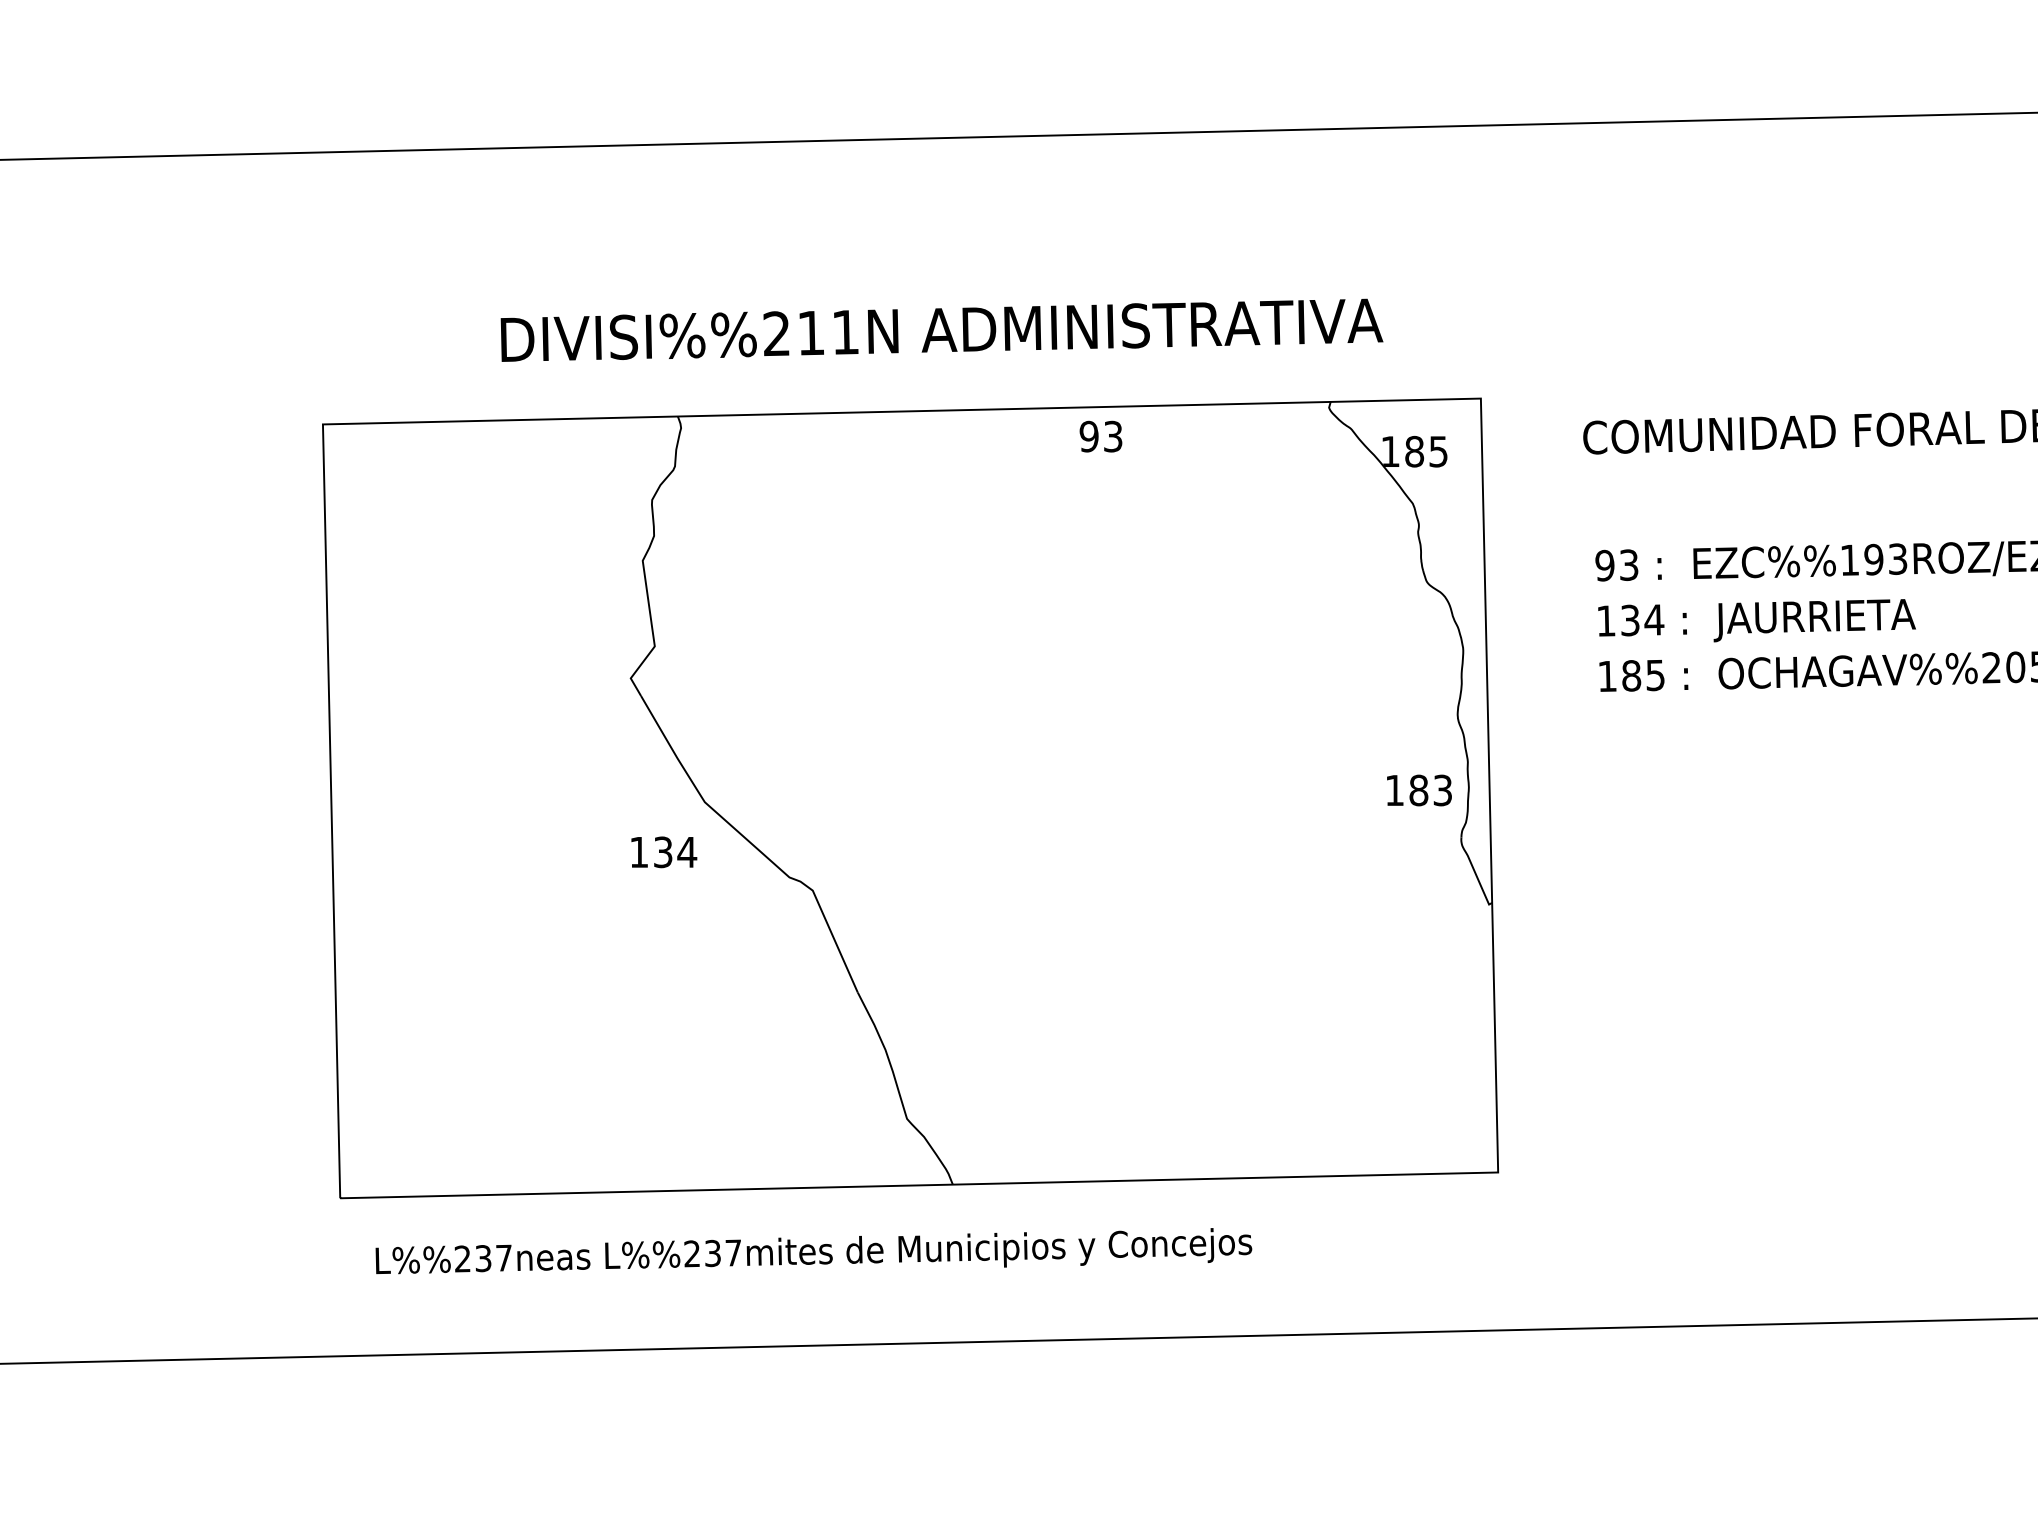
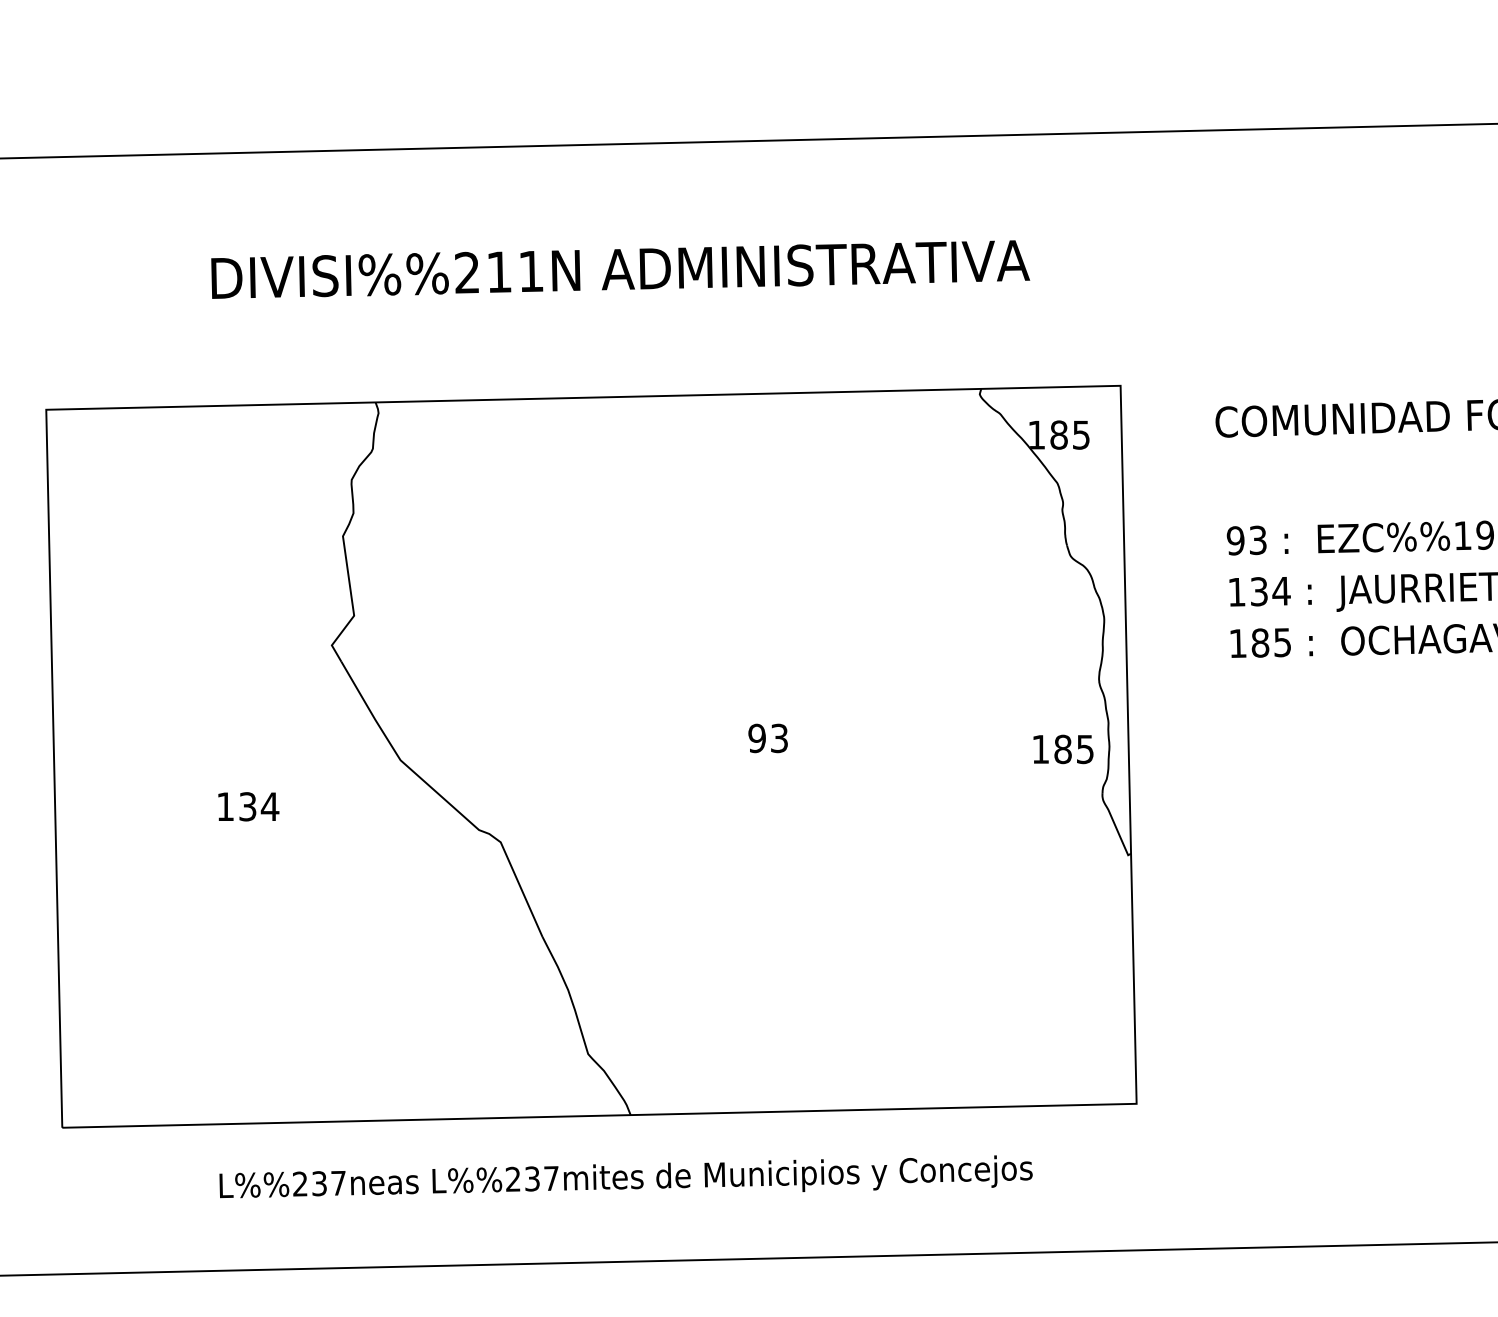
text: (941, 329) -> (620, 268), moved
text: (1100, 436) -> (767, 738), moved
text: (1442, 789) -> (1084, 748), 183 -> 185
text: (664, 852) -> (249, 806), moved
text: (813, 1251) -> (625, 1177), moved

